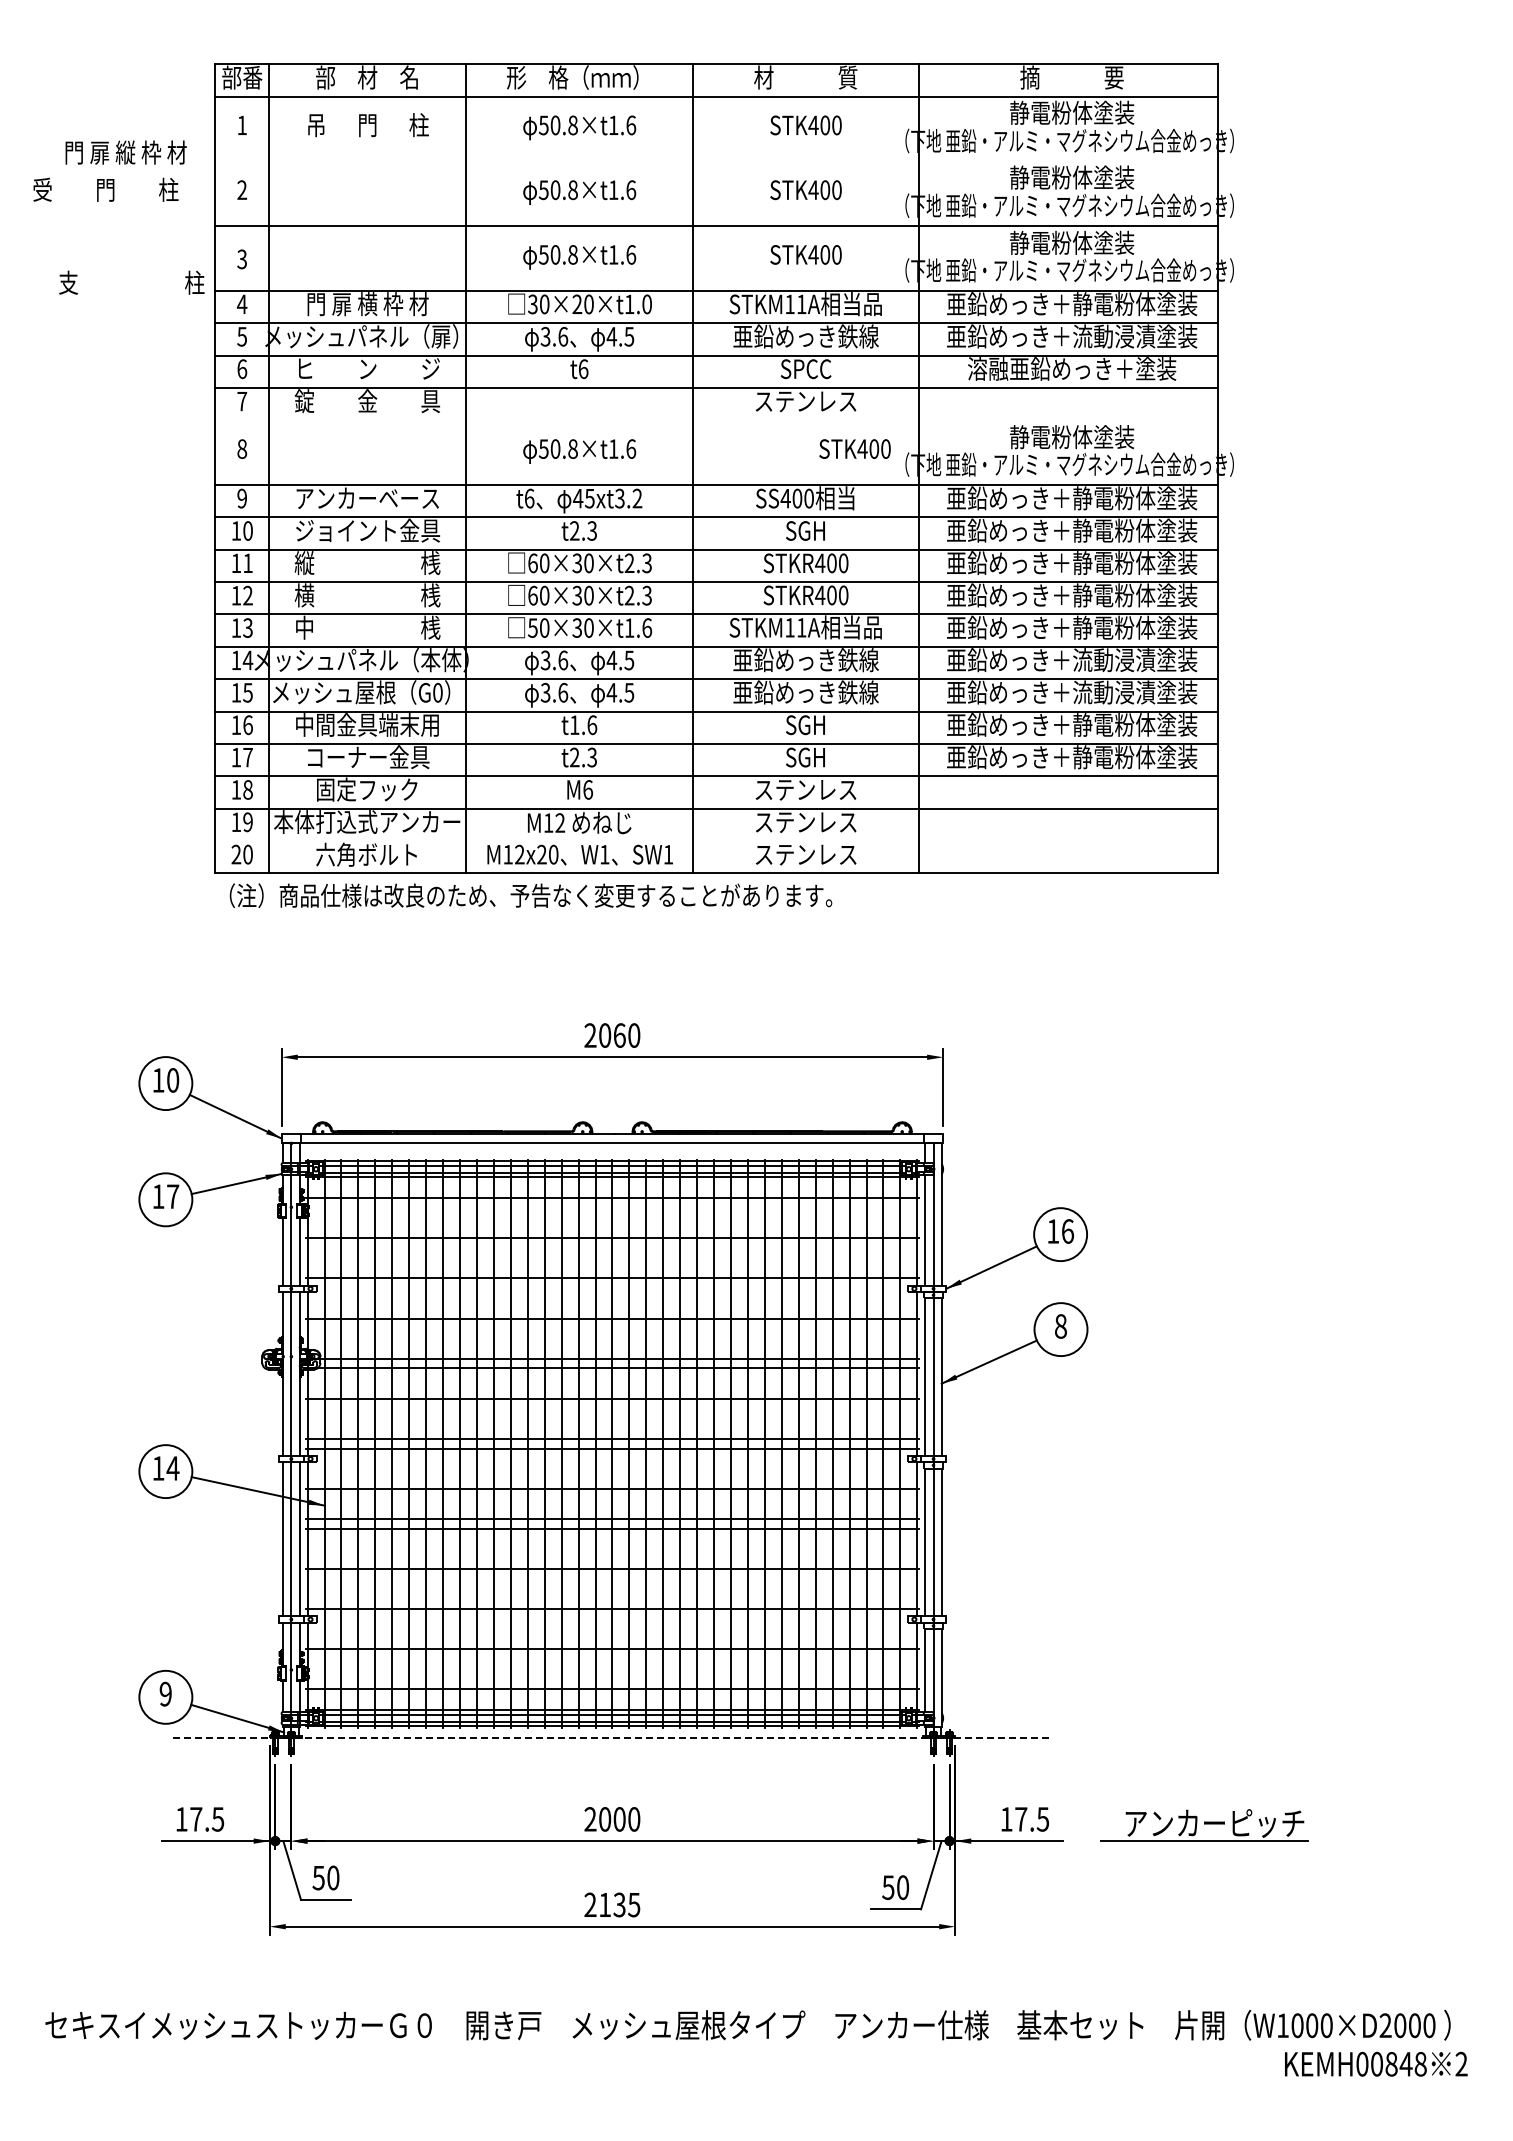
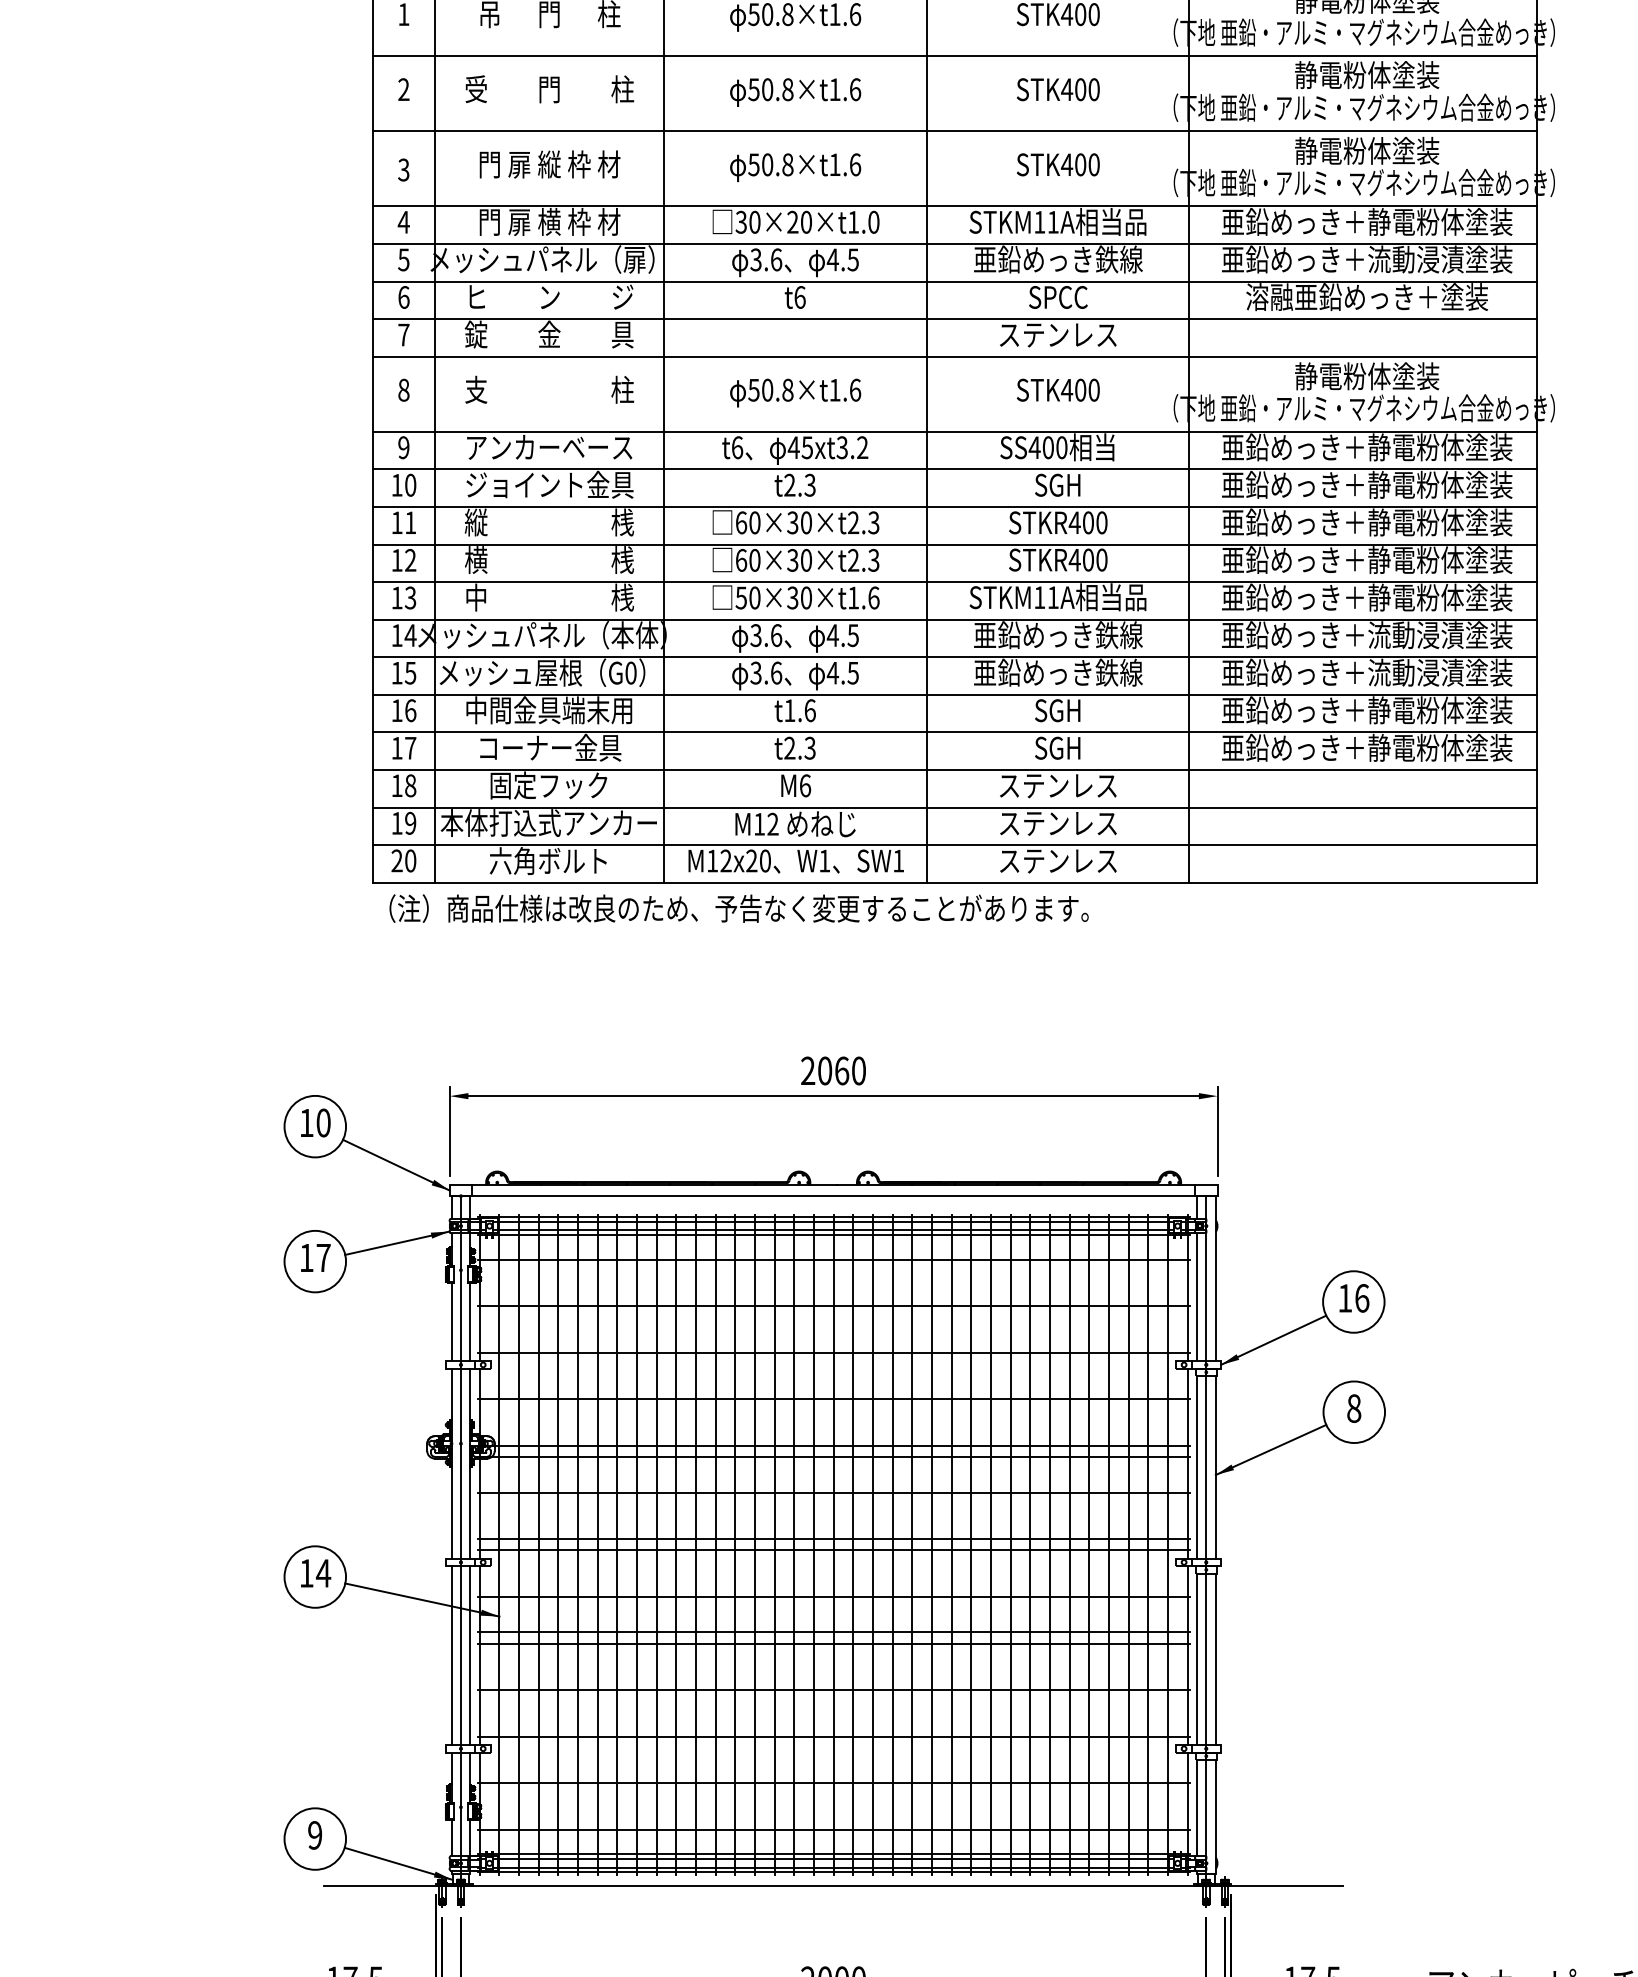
text: (125, 152) -> (549, 164), moved
line: (716, 161) -> (954, 56), added
text: (105, 189) -> (549, 88), moved
text: (131, 282) -> (549, 389), moved
line: (716, 420) -> (954, 357), added
text: (854, 448) -> (1057, 389), moved
line: (716, 840) -> (954, 844), added
line: (612, 1737) -> (833, 1885), dashed -> solid

